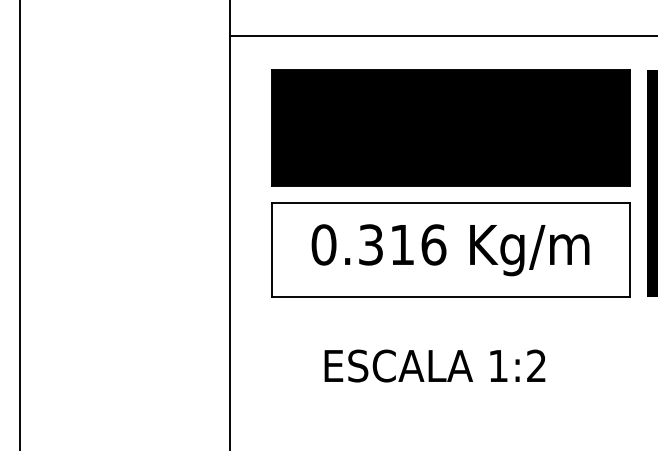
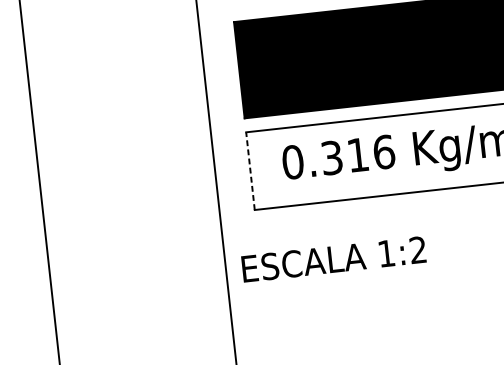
line: (272, 249) -> (250, 170), solid -> dashed
text: (434, 365) -> (333, 259), moved

